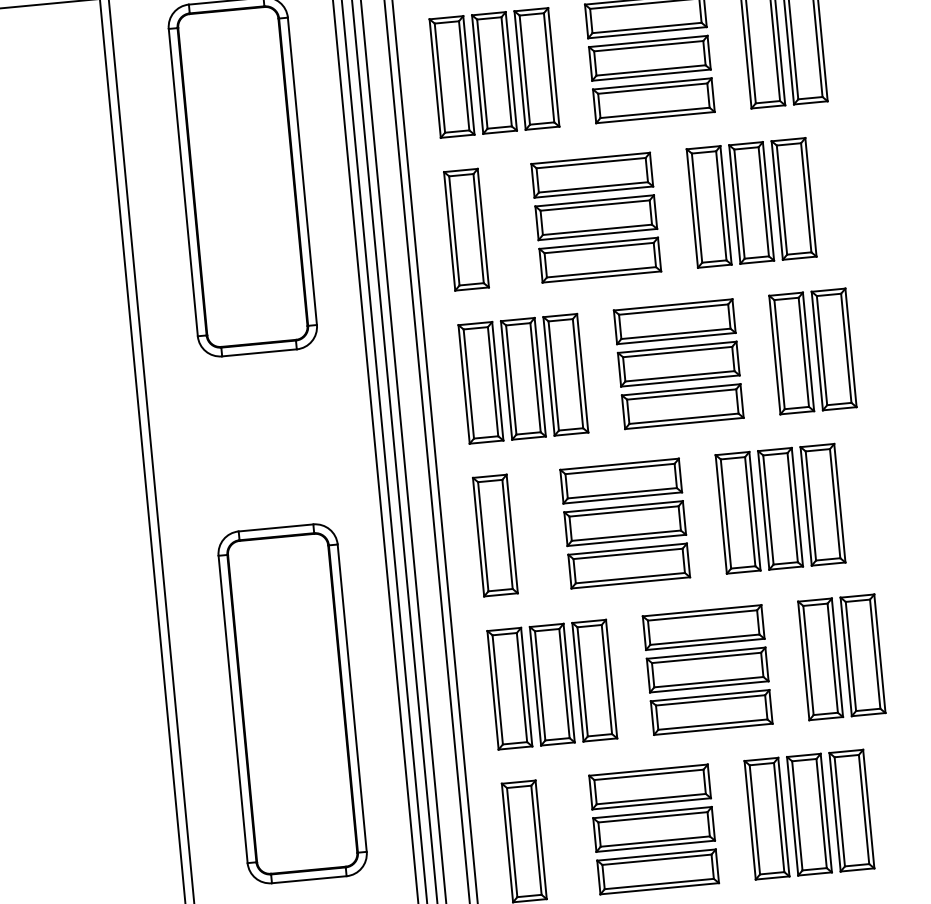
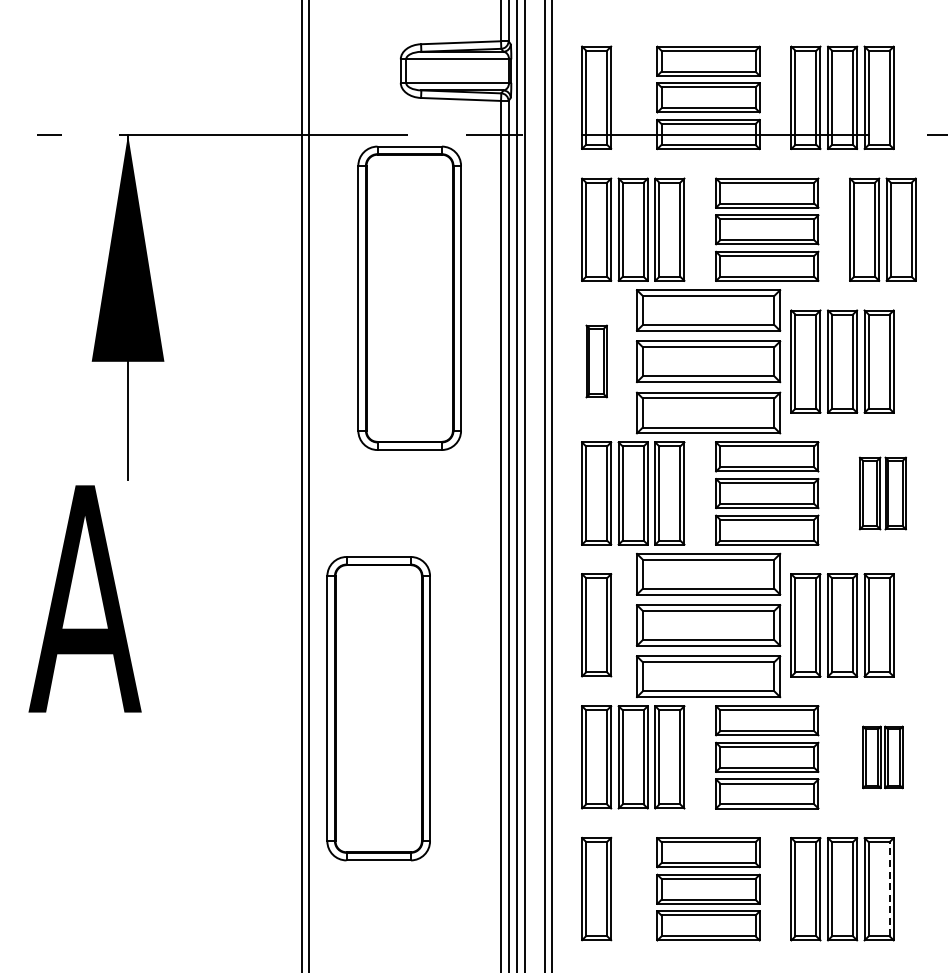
part: (596, 217) -> (708, 361), size x1.4
part: (466, 229) -> (596, 361), size x0.7
part: (812, 351) -> (882, 493), size x0.7
part: (625, 523) -> (708, 625), size x1.4
part: (841, 657) -> (882, 757), size x0.6
part: (292, 703) -> (378, 708), moved
line: (863, 808) -> (889, 888), solid -> dashed

